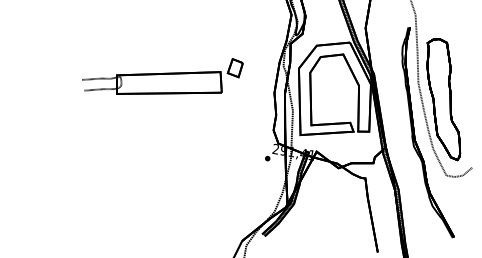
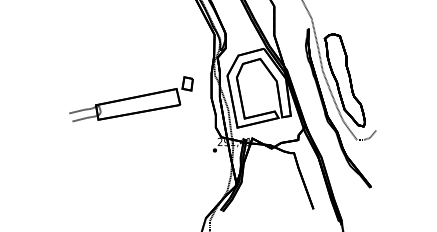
part: (162, 75) -> (131, 99), moved

